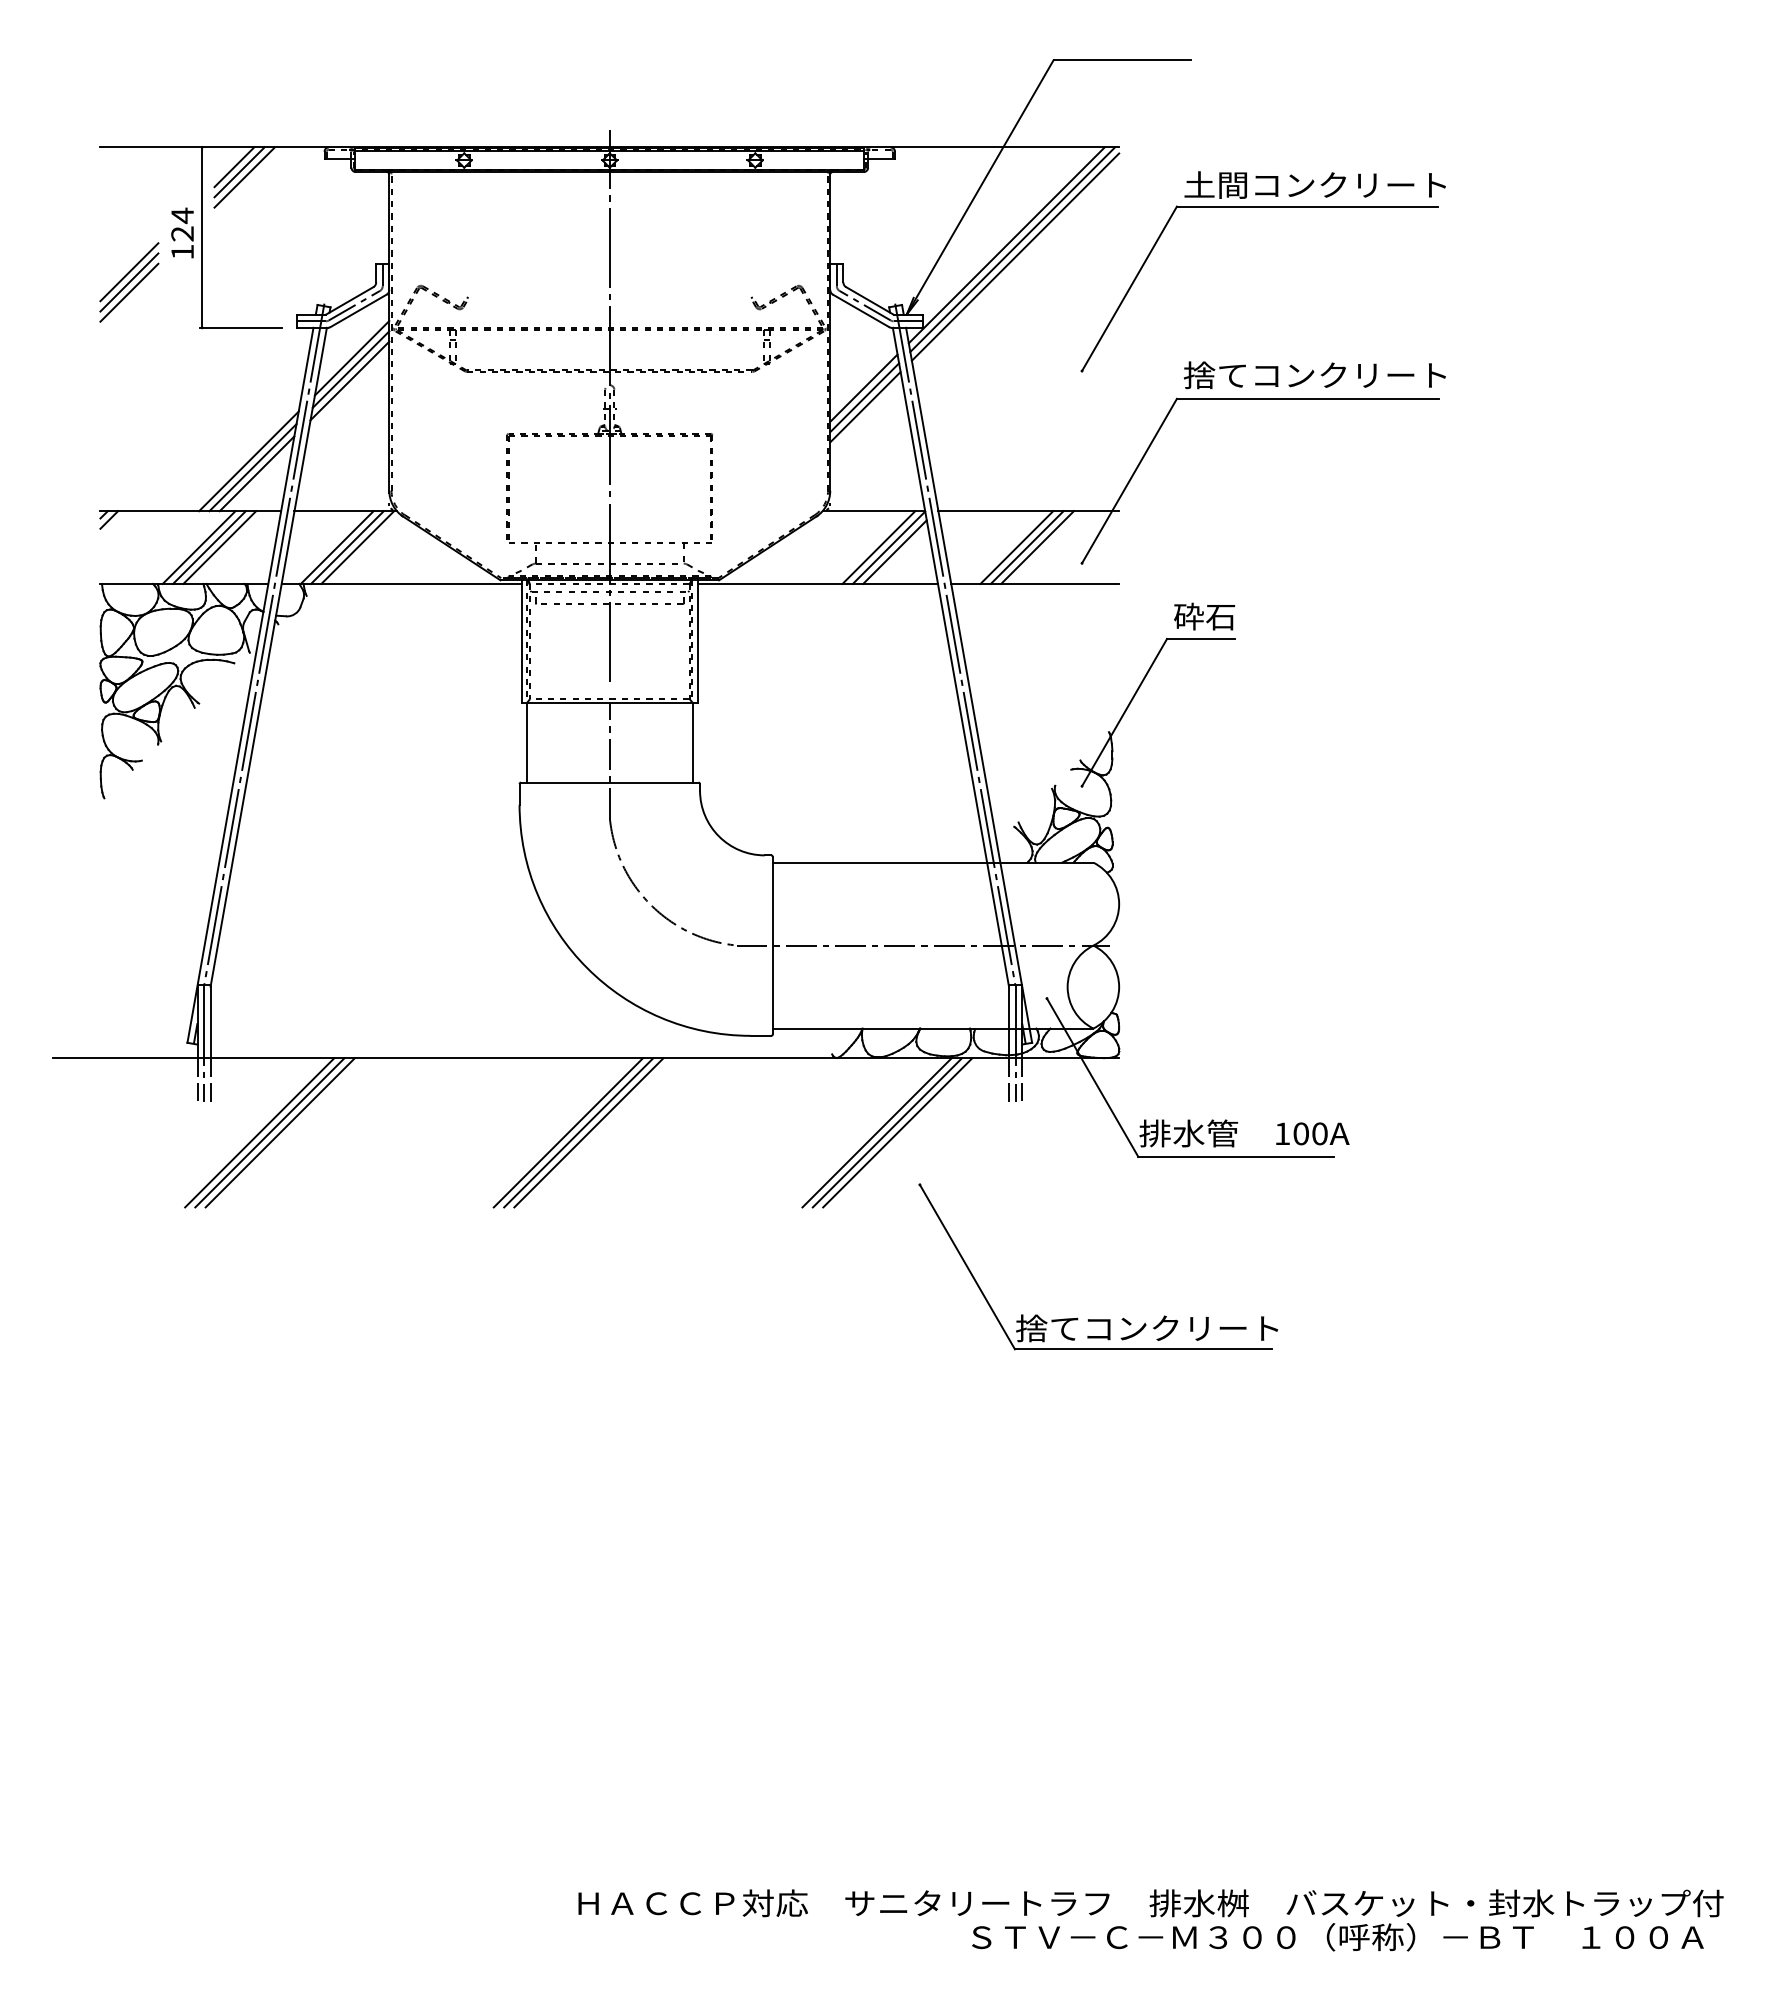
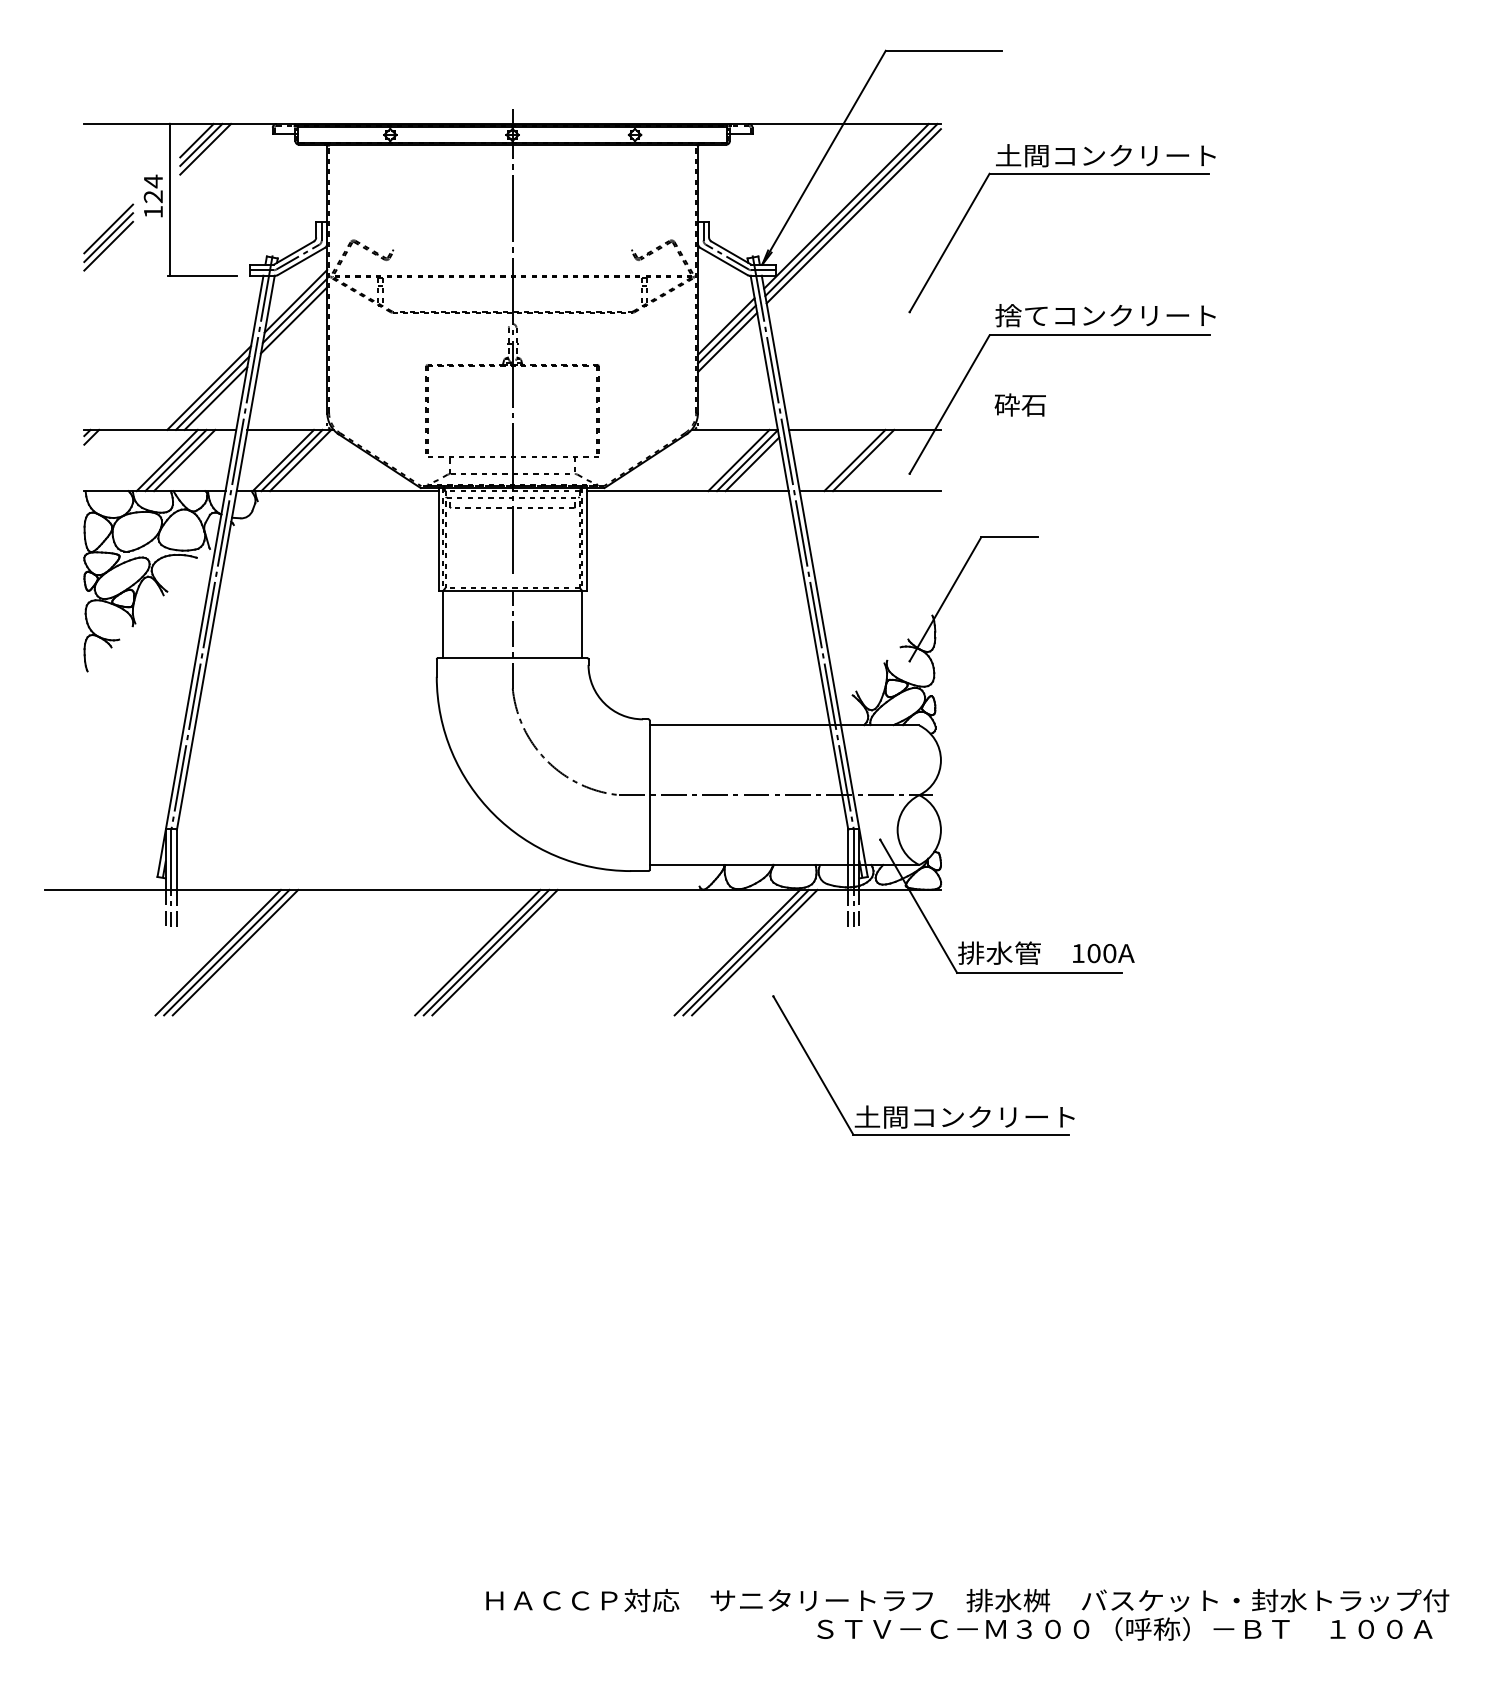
line: (1037, 547) -> (872, 460), removed
text: (1204, 616) -> (1020, 404), moved
text: (1047, 1328) -> (880, 1117), 捨てコンクリート -> 土間コンクリート

